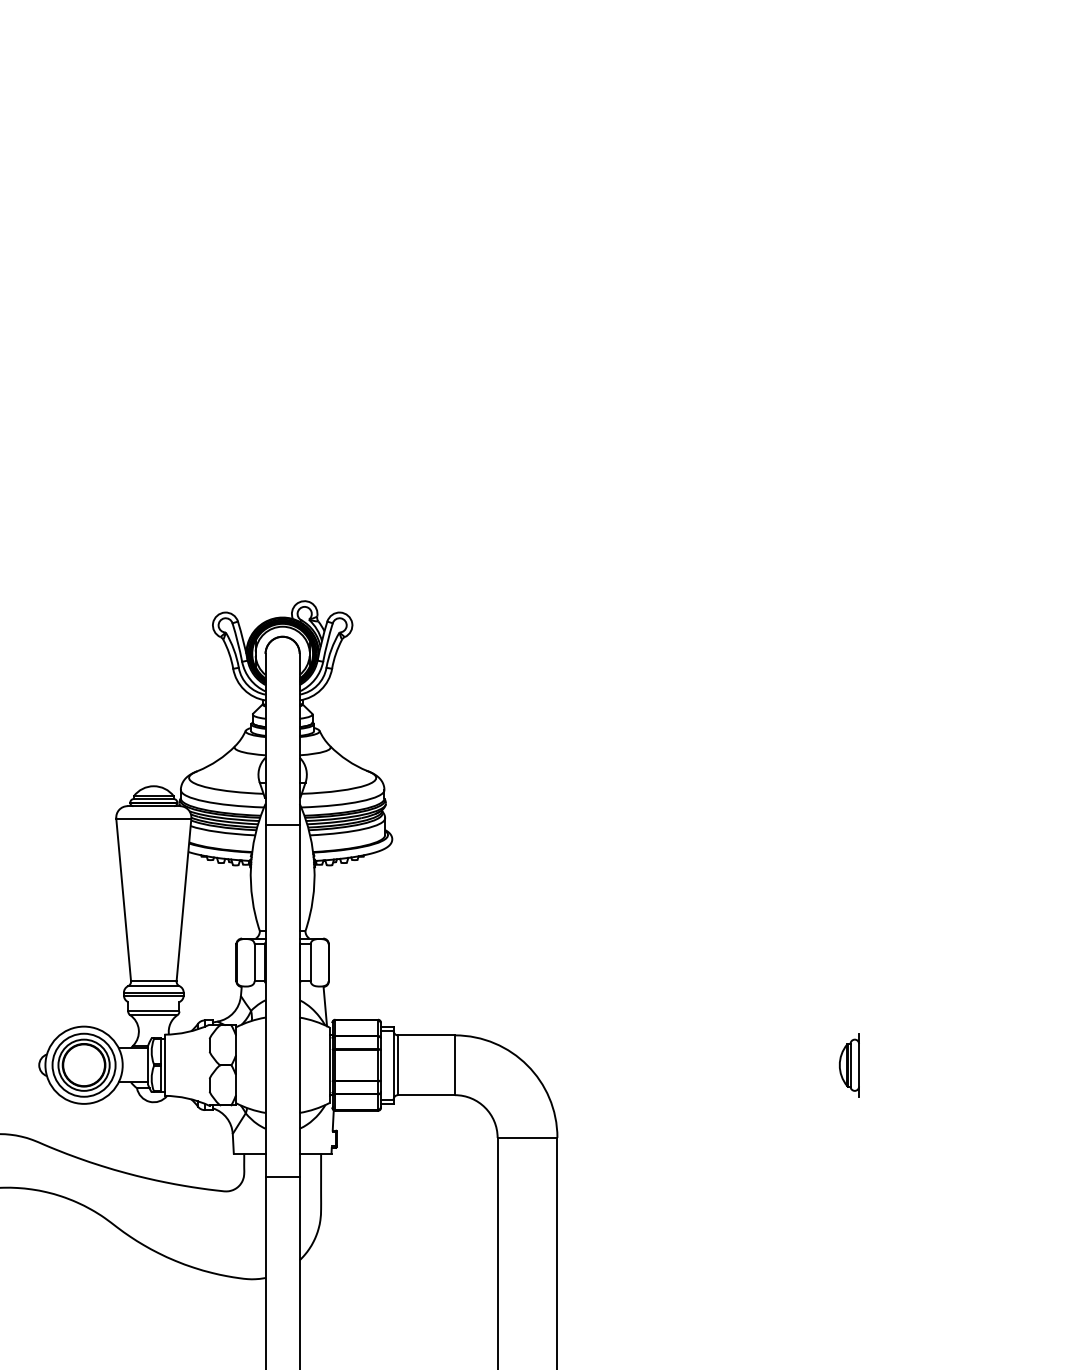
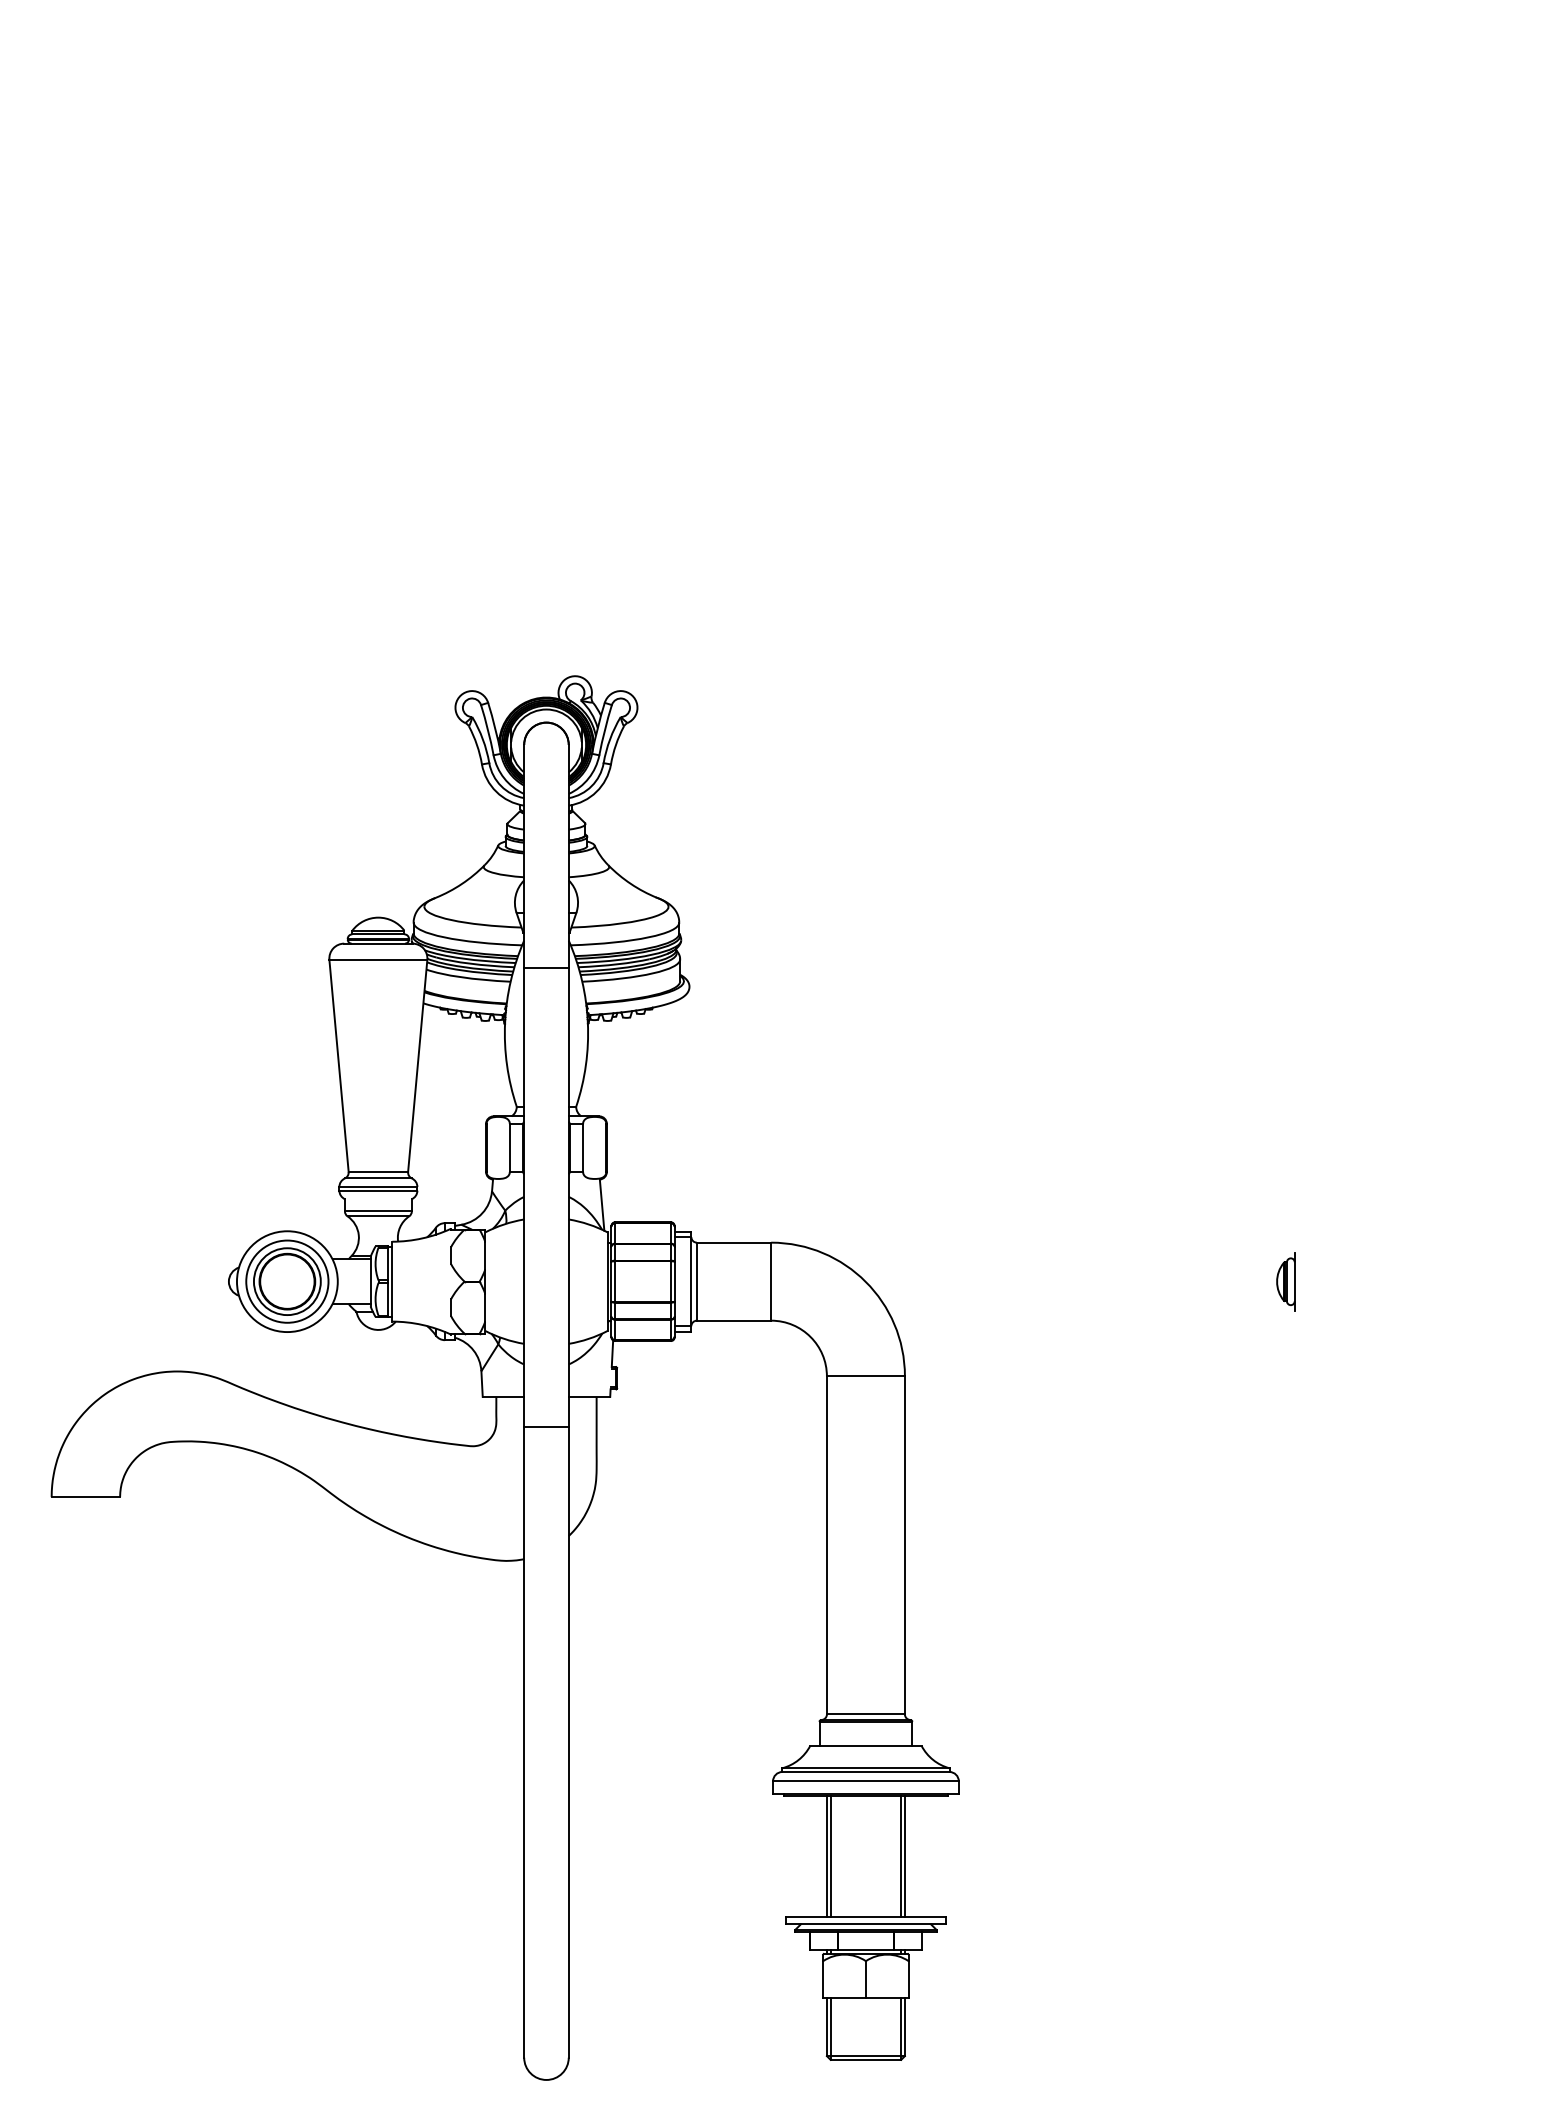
part: (849, 1065) -> (1285, 1281), size x0.7

